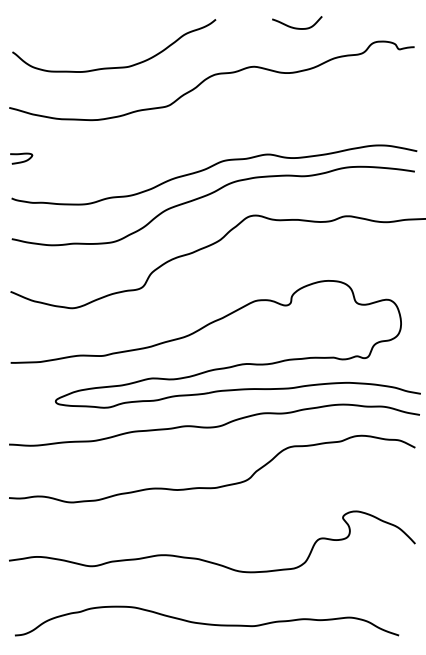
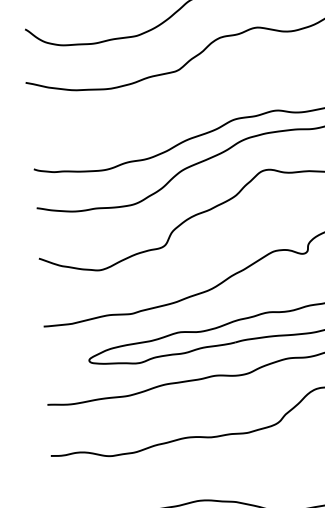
curve: (23, 160) -> (42, 132), removed

